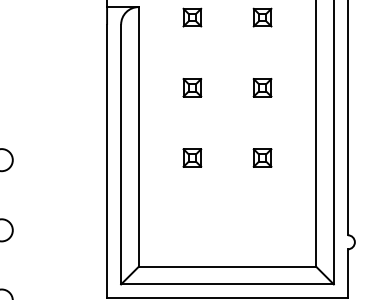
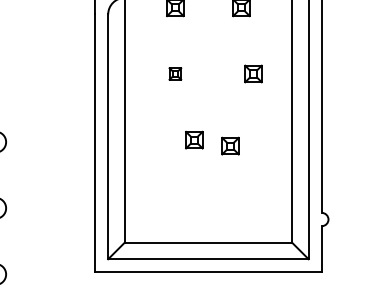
part: (192, 87) -> (175, 73), size x0.7
part: (262, 87) -> (253, 73), moved
part: (192, 157) -> (194, 139), moved
part: (262, 157) -> (230, 145), moved

